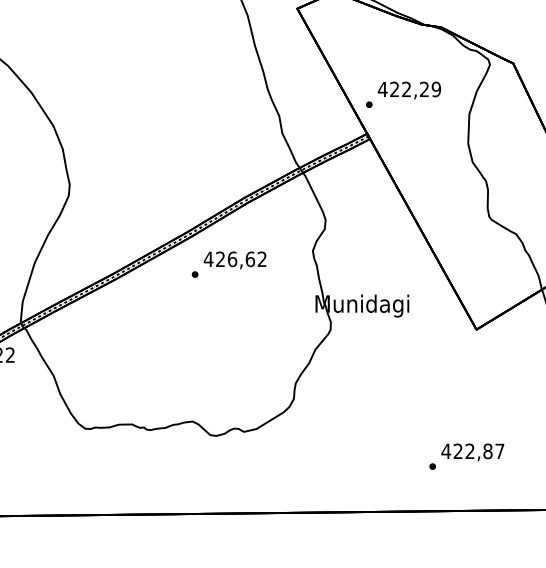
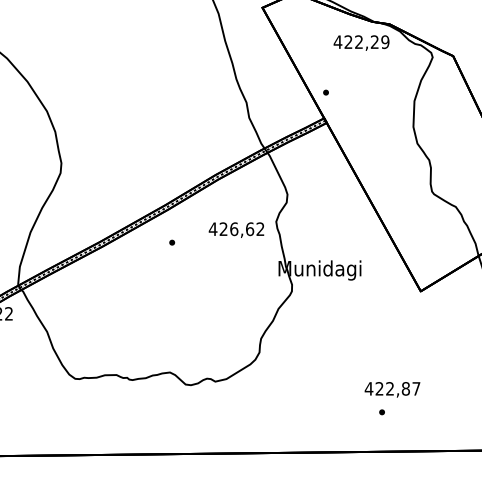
text: (409, 89) -> (361, 42), moved
text: (235, 259) -> (236, 229), moved
text: (472, 452) -> (392, 389), moved

